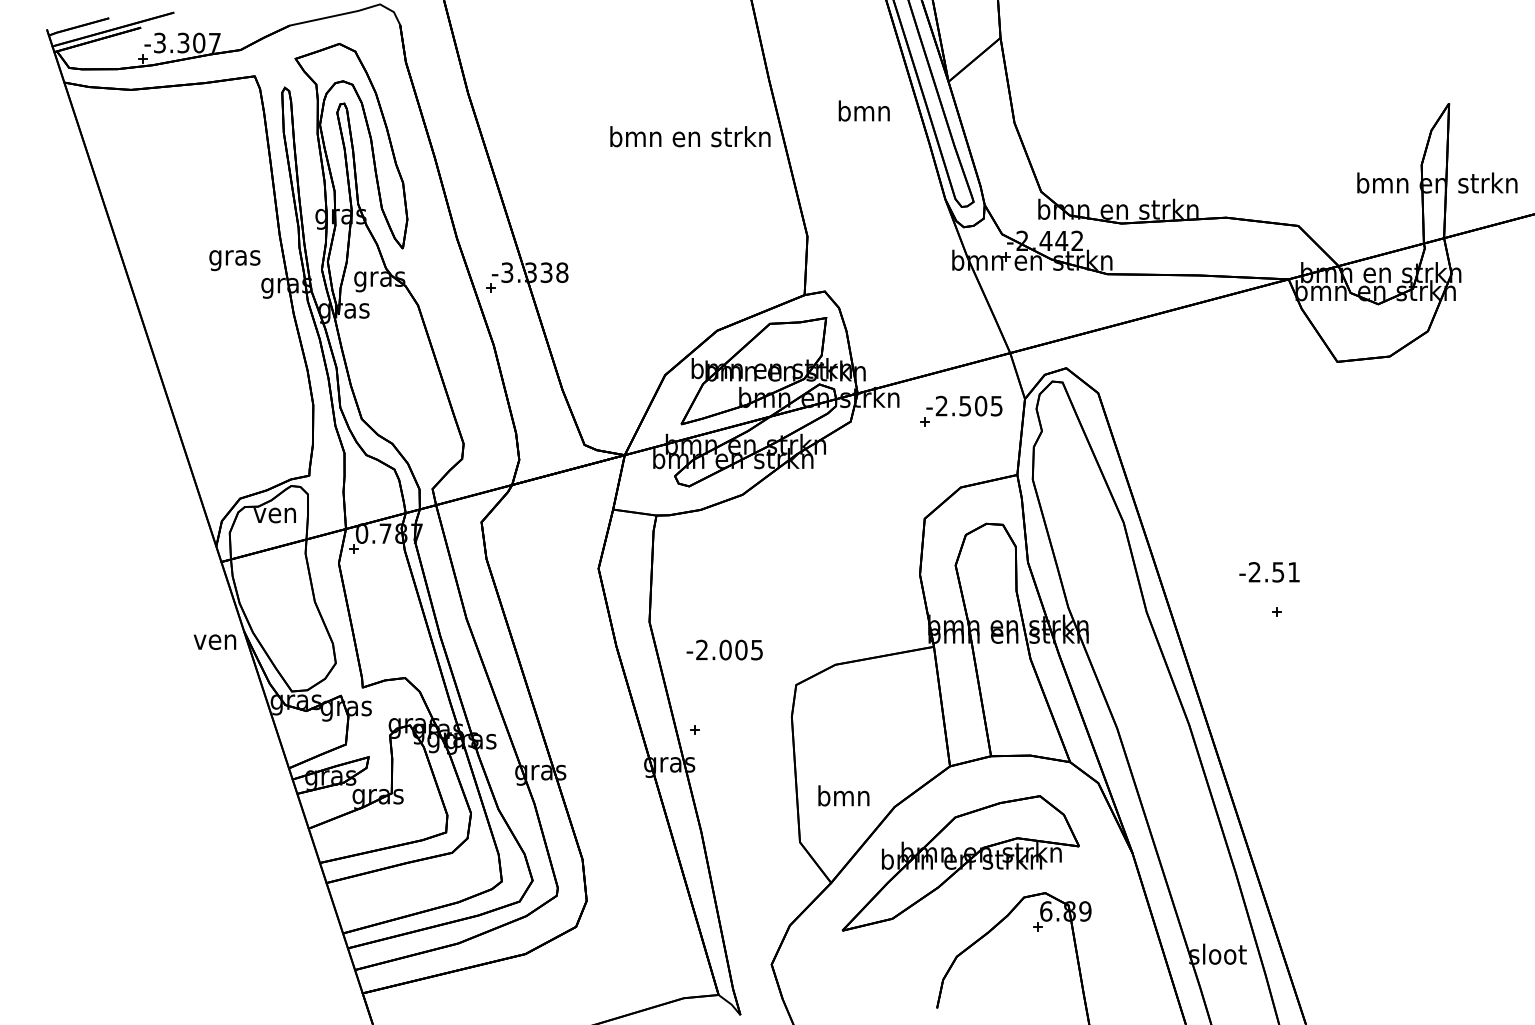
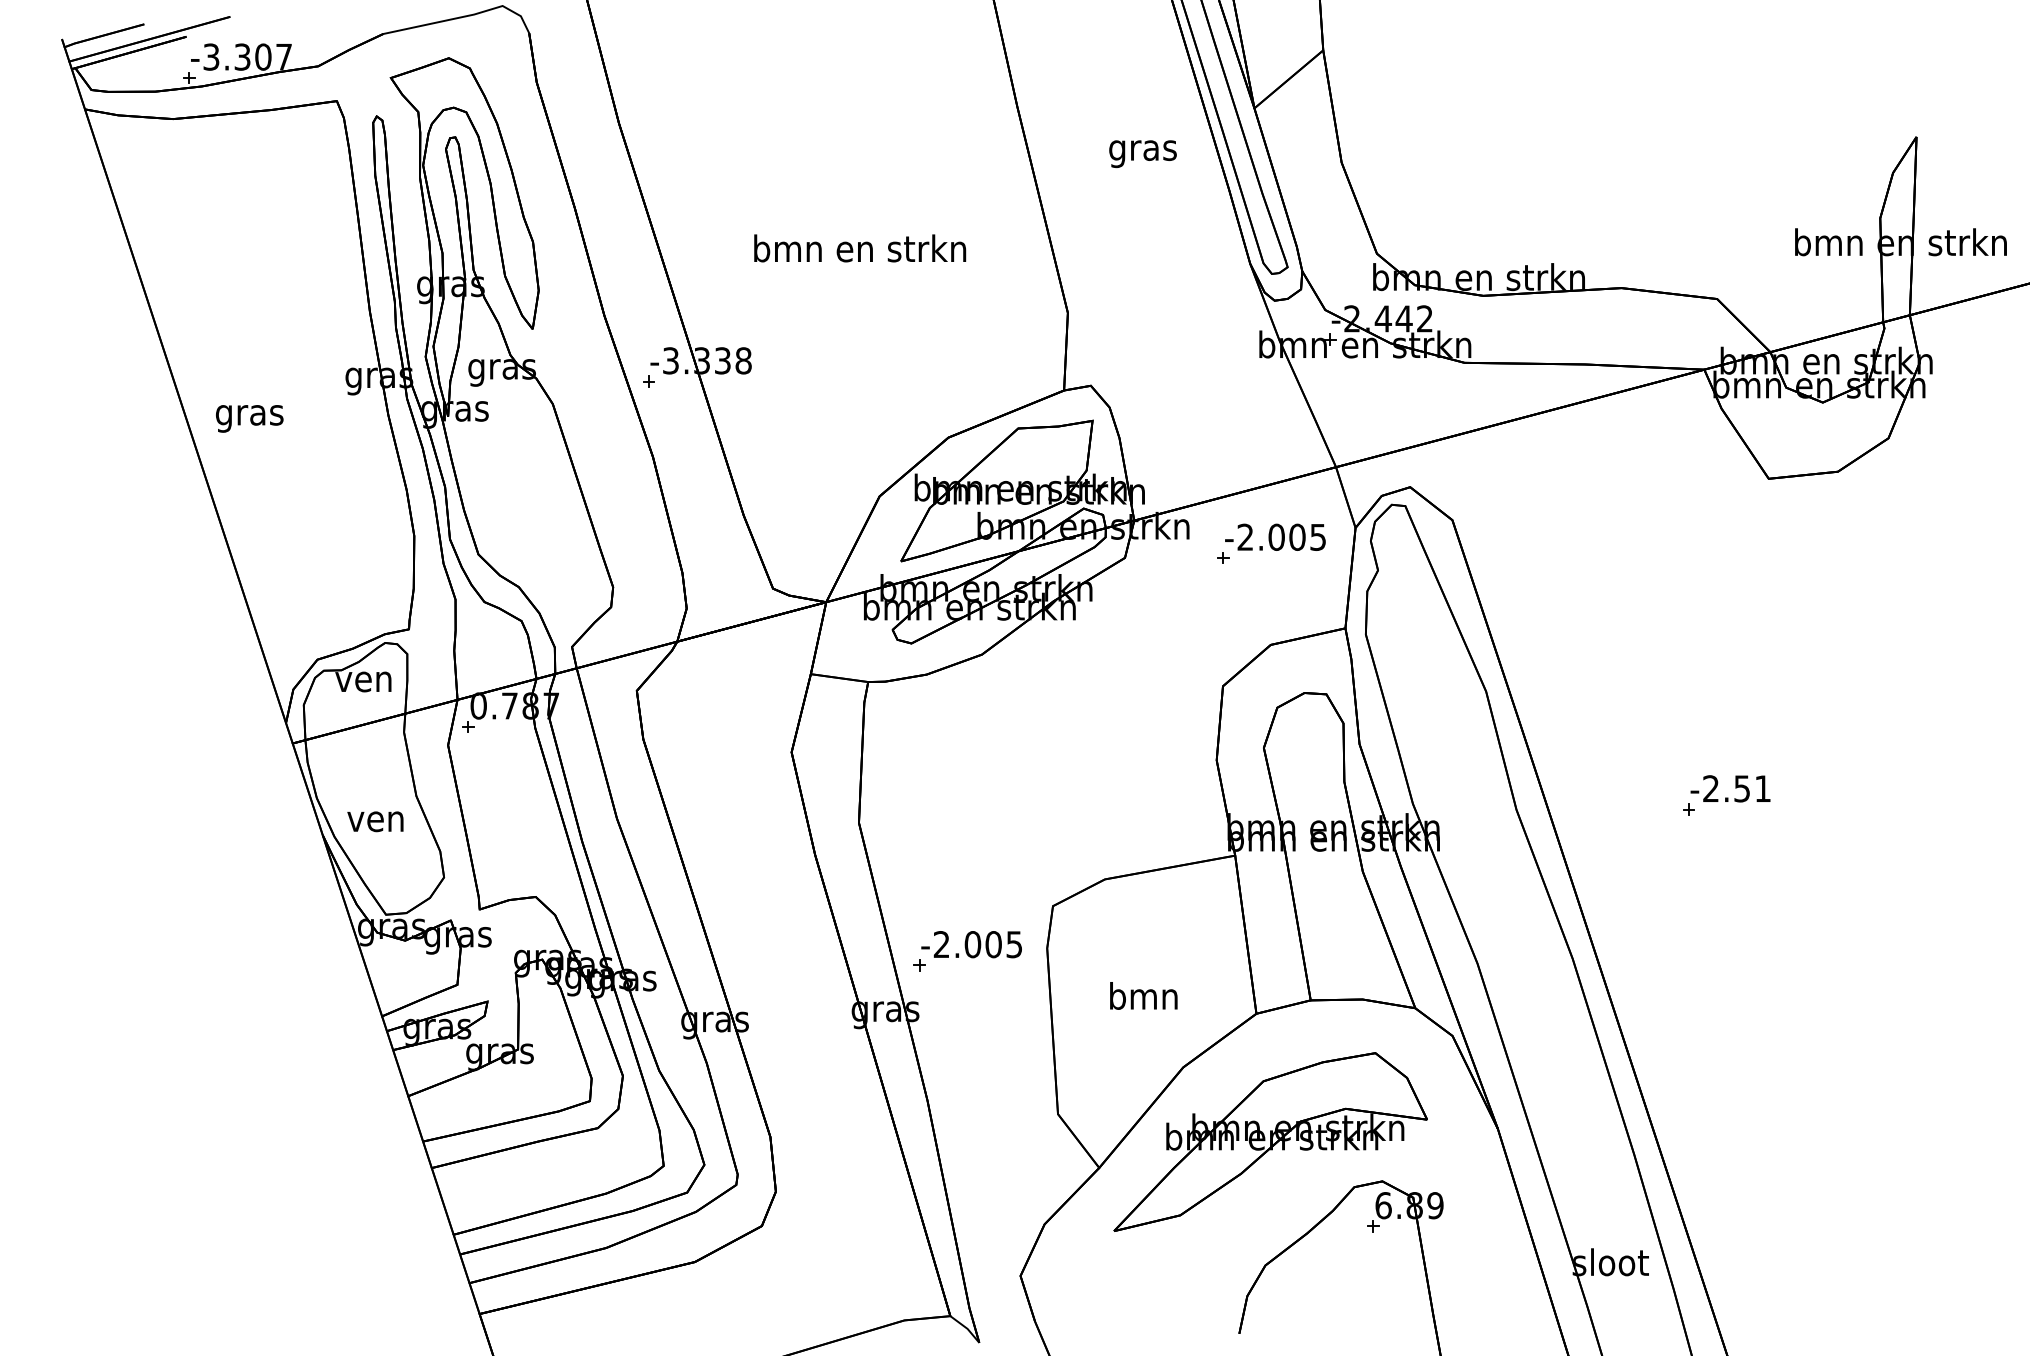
text: (863, 113) -> (1141, 150), bmn -> gras
text: (690, 136) -> (860, 248), moved
text: (234, 260) -> (249, 418), moved
text: (965, 405) -> (1276, 536), -2.505 -> -2.005
text: (1269, 572) -> (1730, 789), moved
text: (214, 641) -> (374, 820), moved
text: (724, 649) -> (971, 943), moved
text: (843, 795) -> (1143, 995), moved

